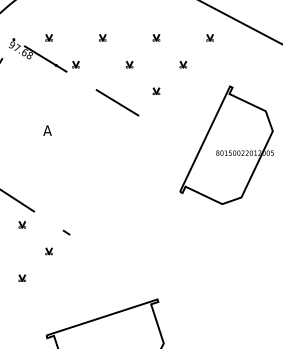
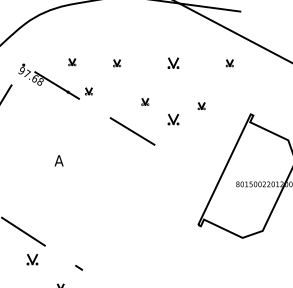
part: (48, 37) -> (71, 61), moved
part: (156, 37) -> (173, 62), size x1.6
part: (129, 64) -> (145, 101), moved
part: (183, 64) -> (201, 105), moved
part: (156, 90) -> (173, 118), size x1.6
part: (22, 224) -> (32, 259), size x1.6

